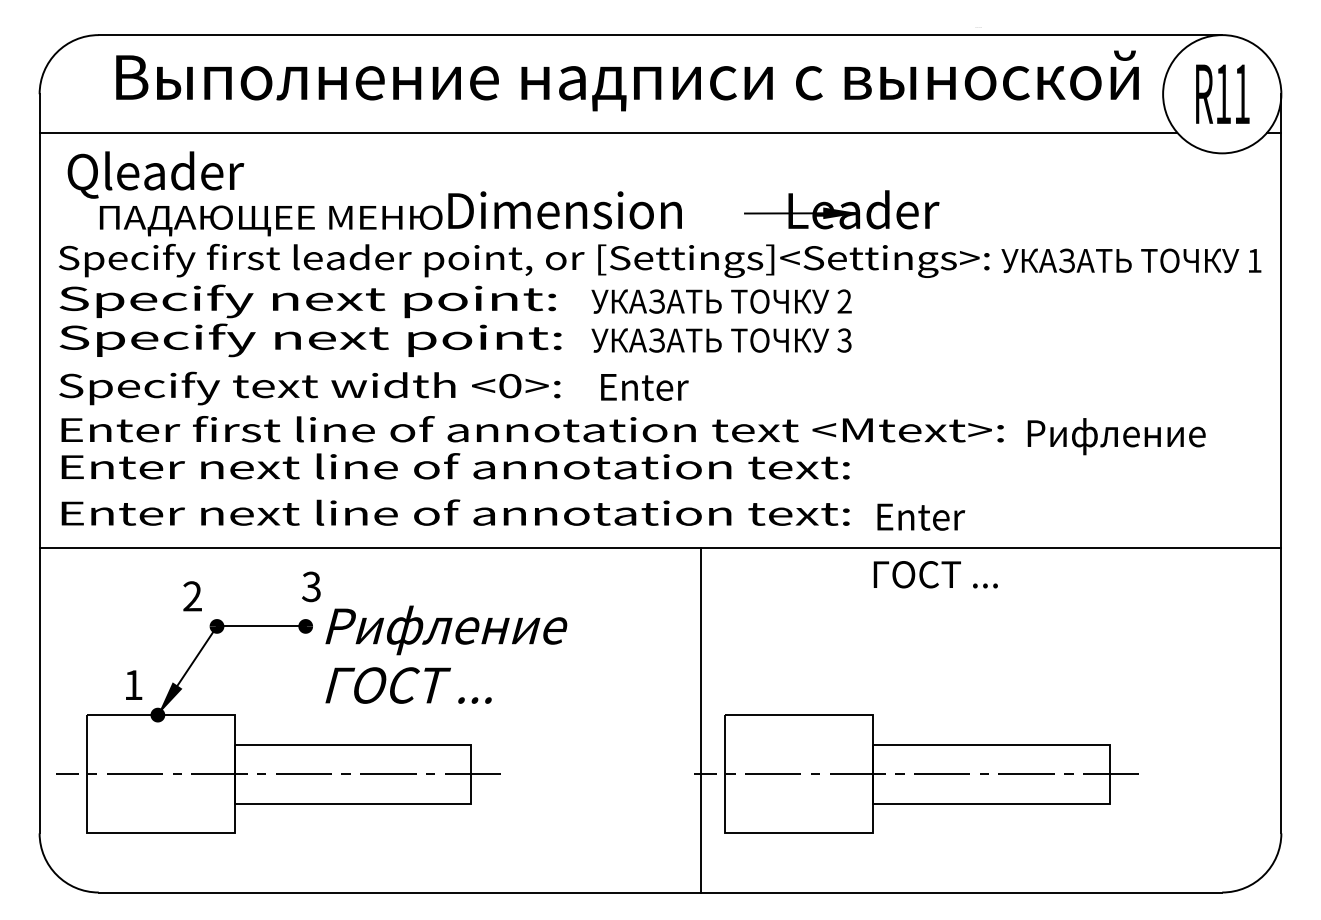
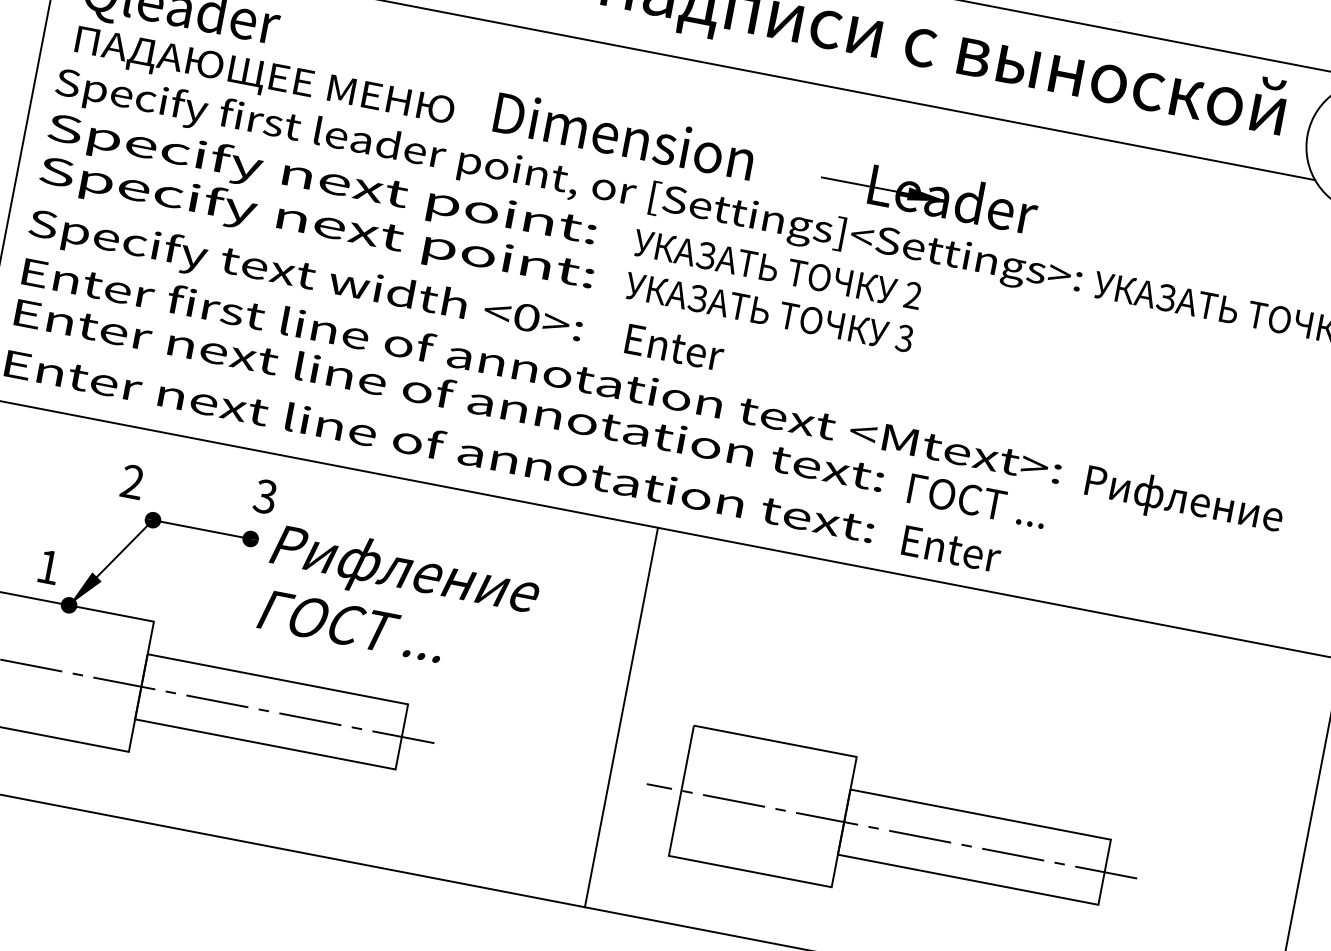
text: (271, 220) -> (264, 78), moved
text: (935, 574) -> (977, 500), moved
line: (700, 719) -> (621, 716), moved

